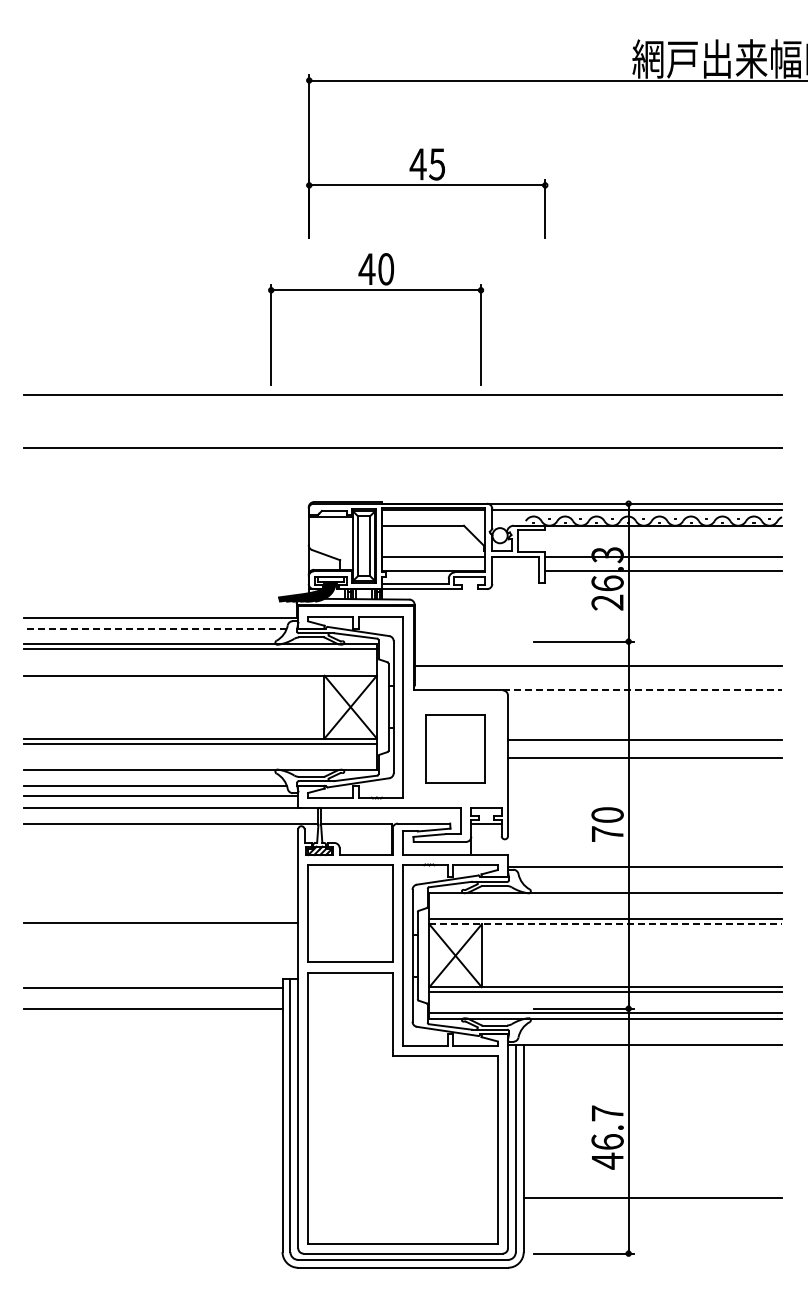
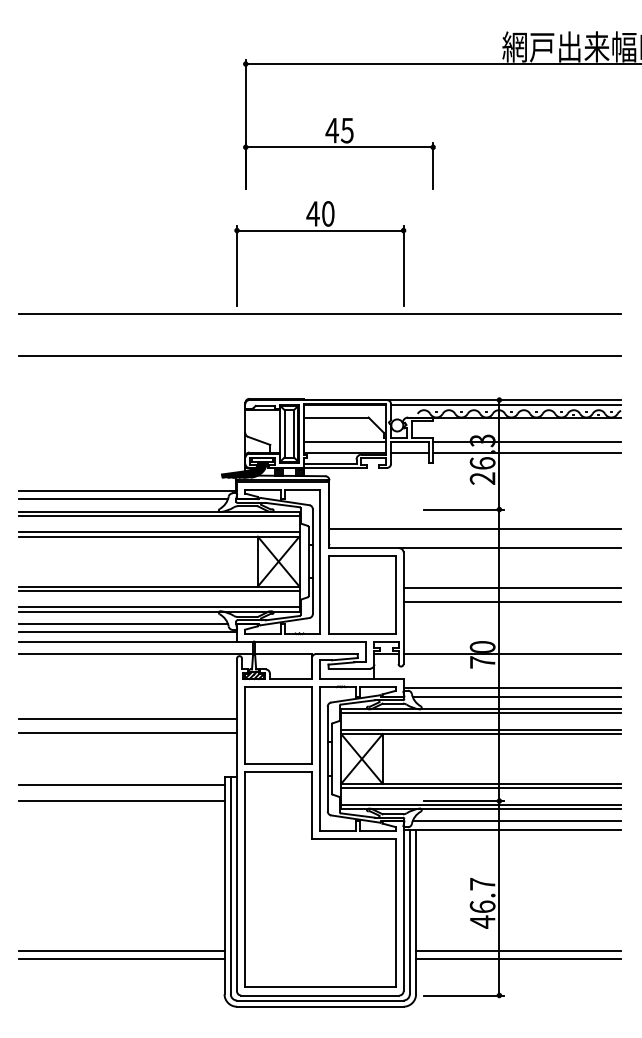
part: (376, 290) -> (320, 230), moved
line: (515, 570) -> (409, 453), added
line: (155, 628) -> (123, 499), dashed -> solid
line: (200, 670) -> (159, 532), added
line: (642, 690) -> (510, 548), dashed -> solid
part: (455, 749) -> (361, 595), size x1.43
line: (200, 764) -> (159, 607), added
line: (645, 823) -> (512, 653), added
line: (650, 877) -> (516, 696), added
line: (605, 898) -> (480, 713), added
line: (161, 904) -> (128, 718), added
line: (606, 924) -> (481, 734), dashed -> solid
line: (650, 1034) -> (516, 821), added
line: (153, 1197) -> (122, 950), added
line: (153, 1208) -> (122, 959), added
line: (652, 1208) -> (518, 959), added

